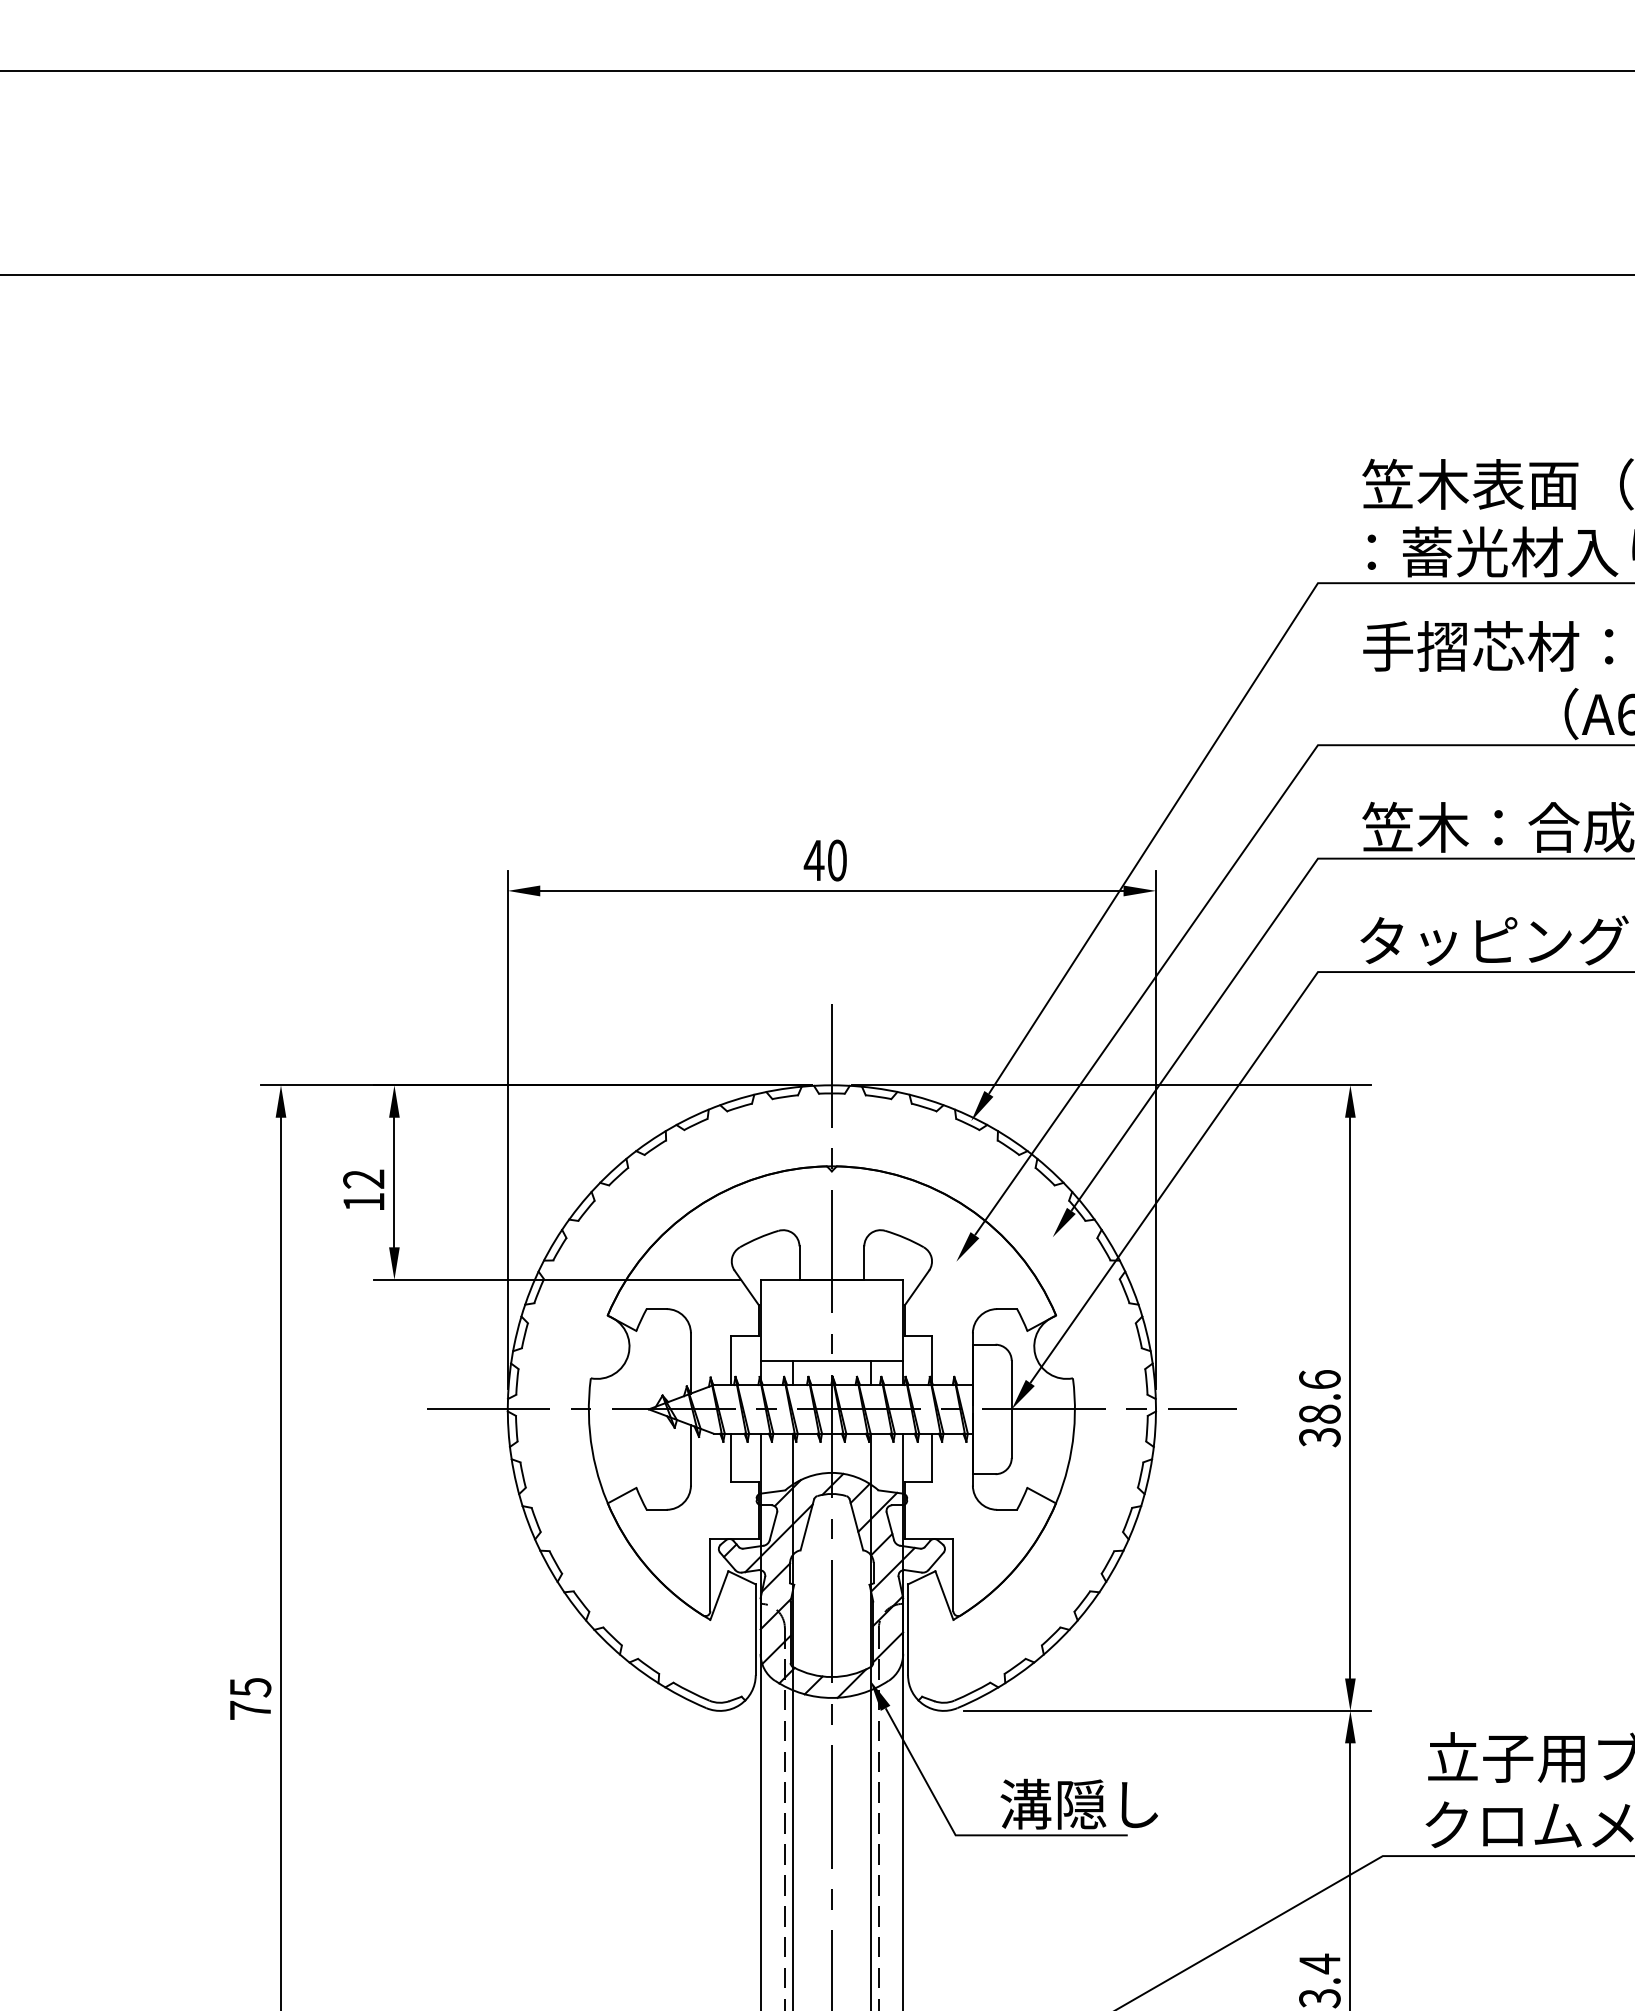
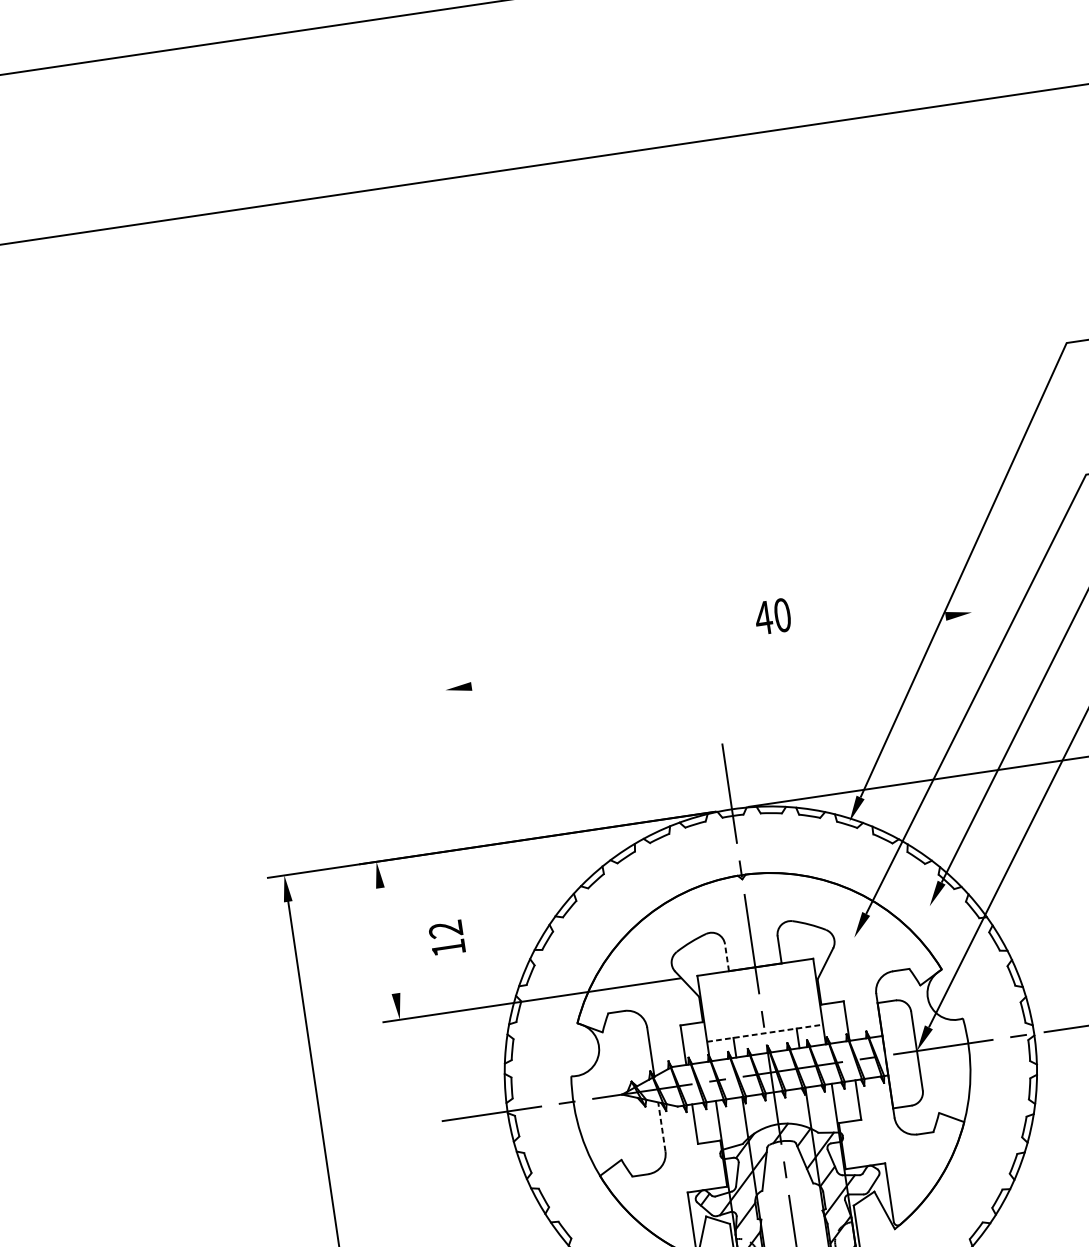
text: (824, 860) -> (772, 616), moved
line: (831, 890) -> (708, 651), removed
line: (507, 1129) -> (473, 884), removed
line: (1155, 1129) -> (1000, 806), removed
line: (394, 1182) -> (388, 940), removed
text: (363, 1189) -> (446, 937), moved
line: (799, 1263) -> (727, 957), solid -> dashed
line: (832, 1360) -> (765, 1032), solid -> dashed
line: (690, 1454) -> (661, 1126), solid -> dashed

